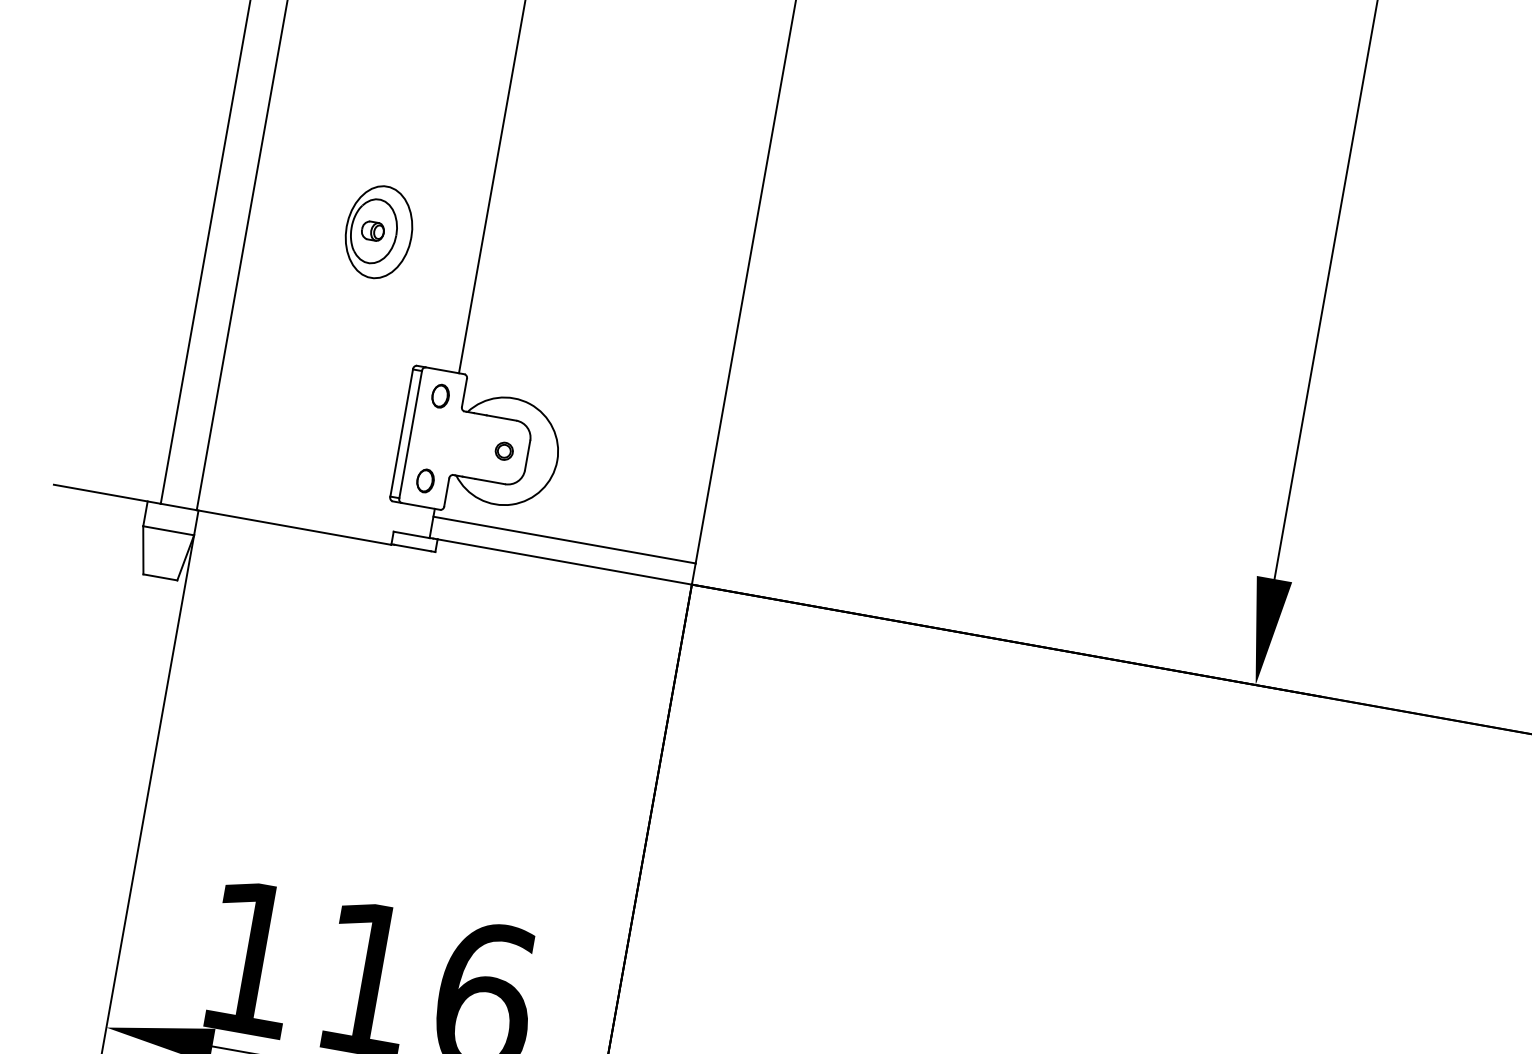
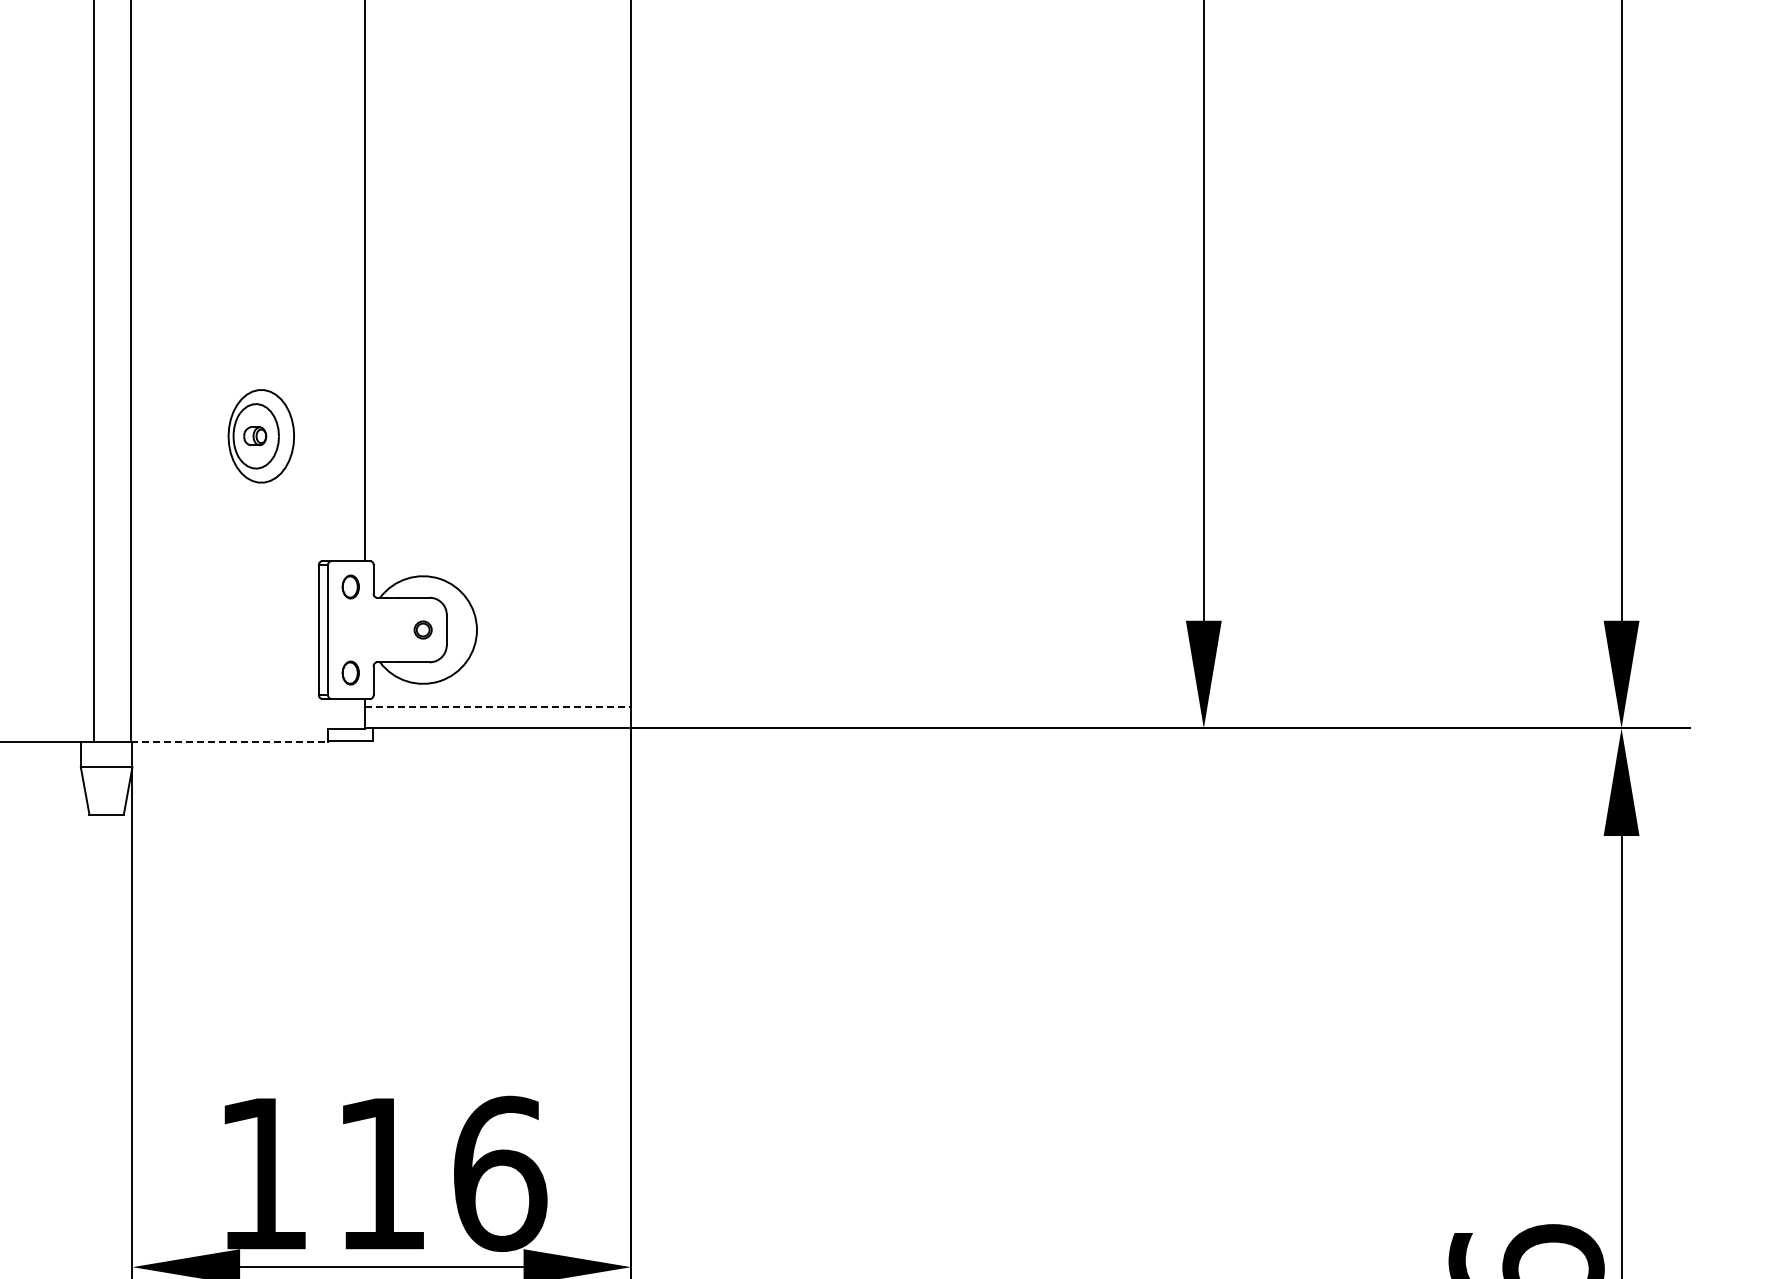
line: (294, 527) -> (229, 741), solid -> dashed
line: (565, 539) -> (498, 706), solid -> dashed

